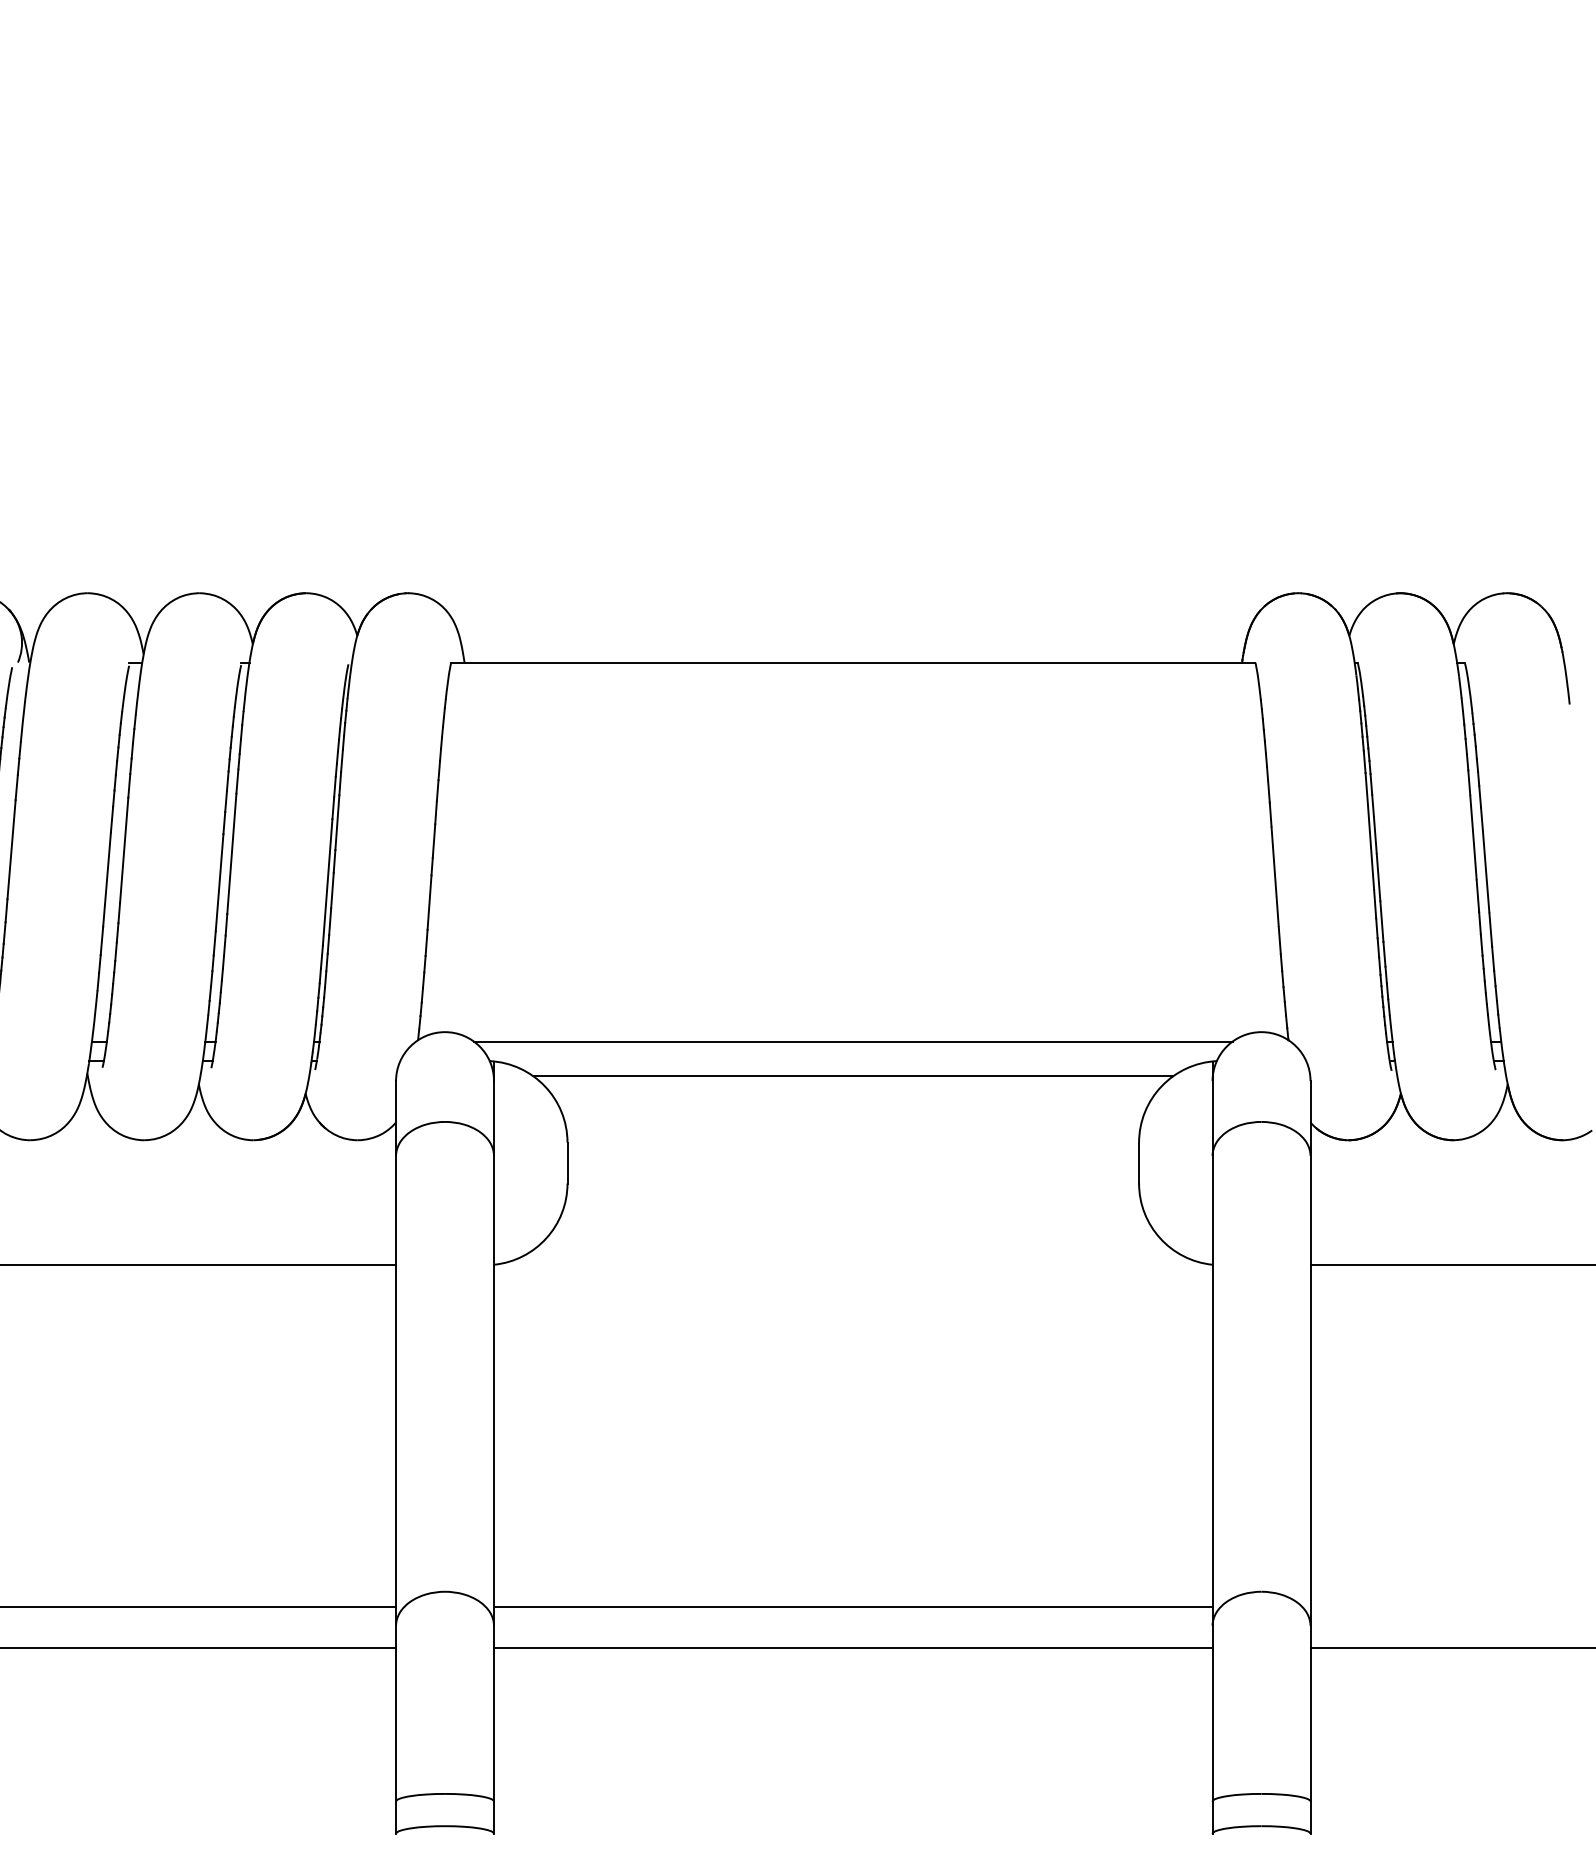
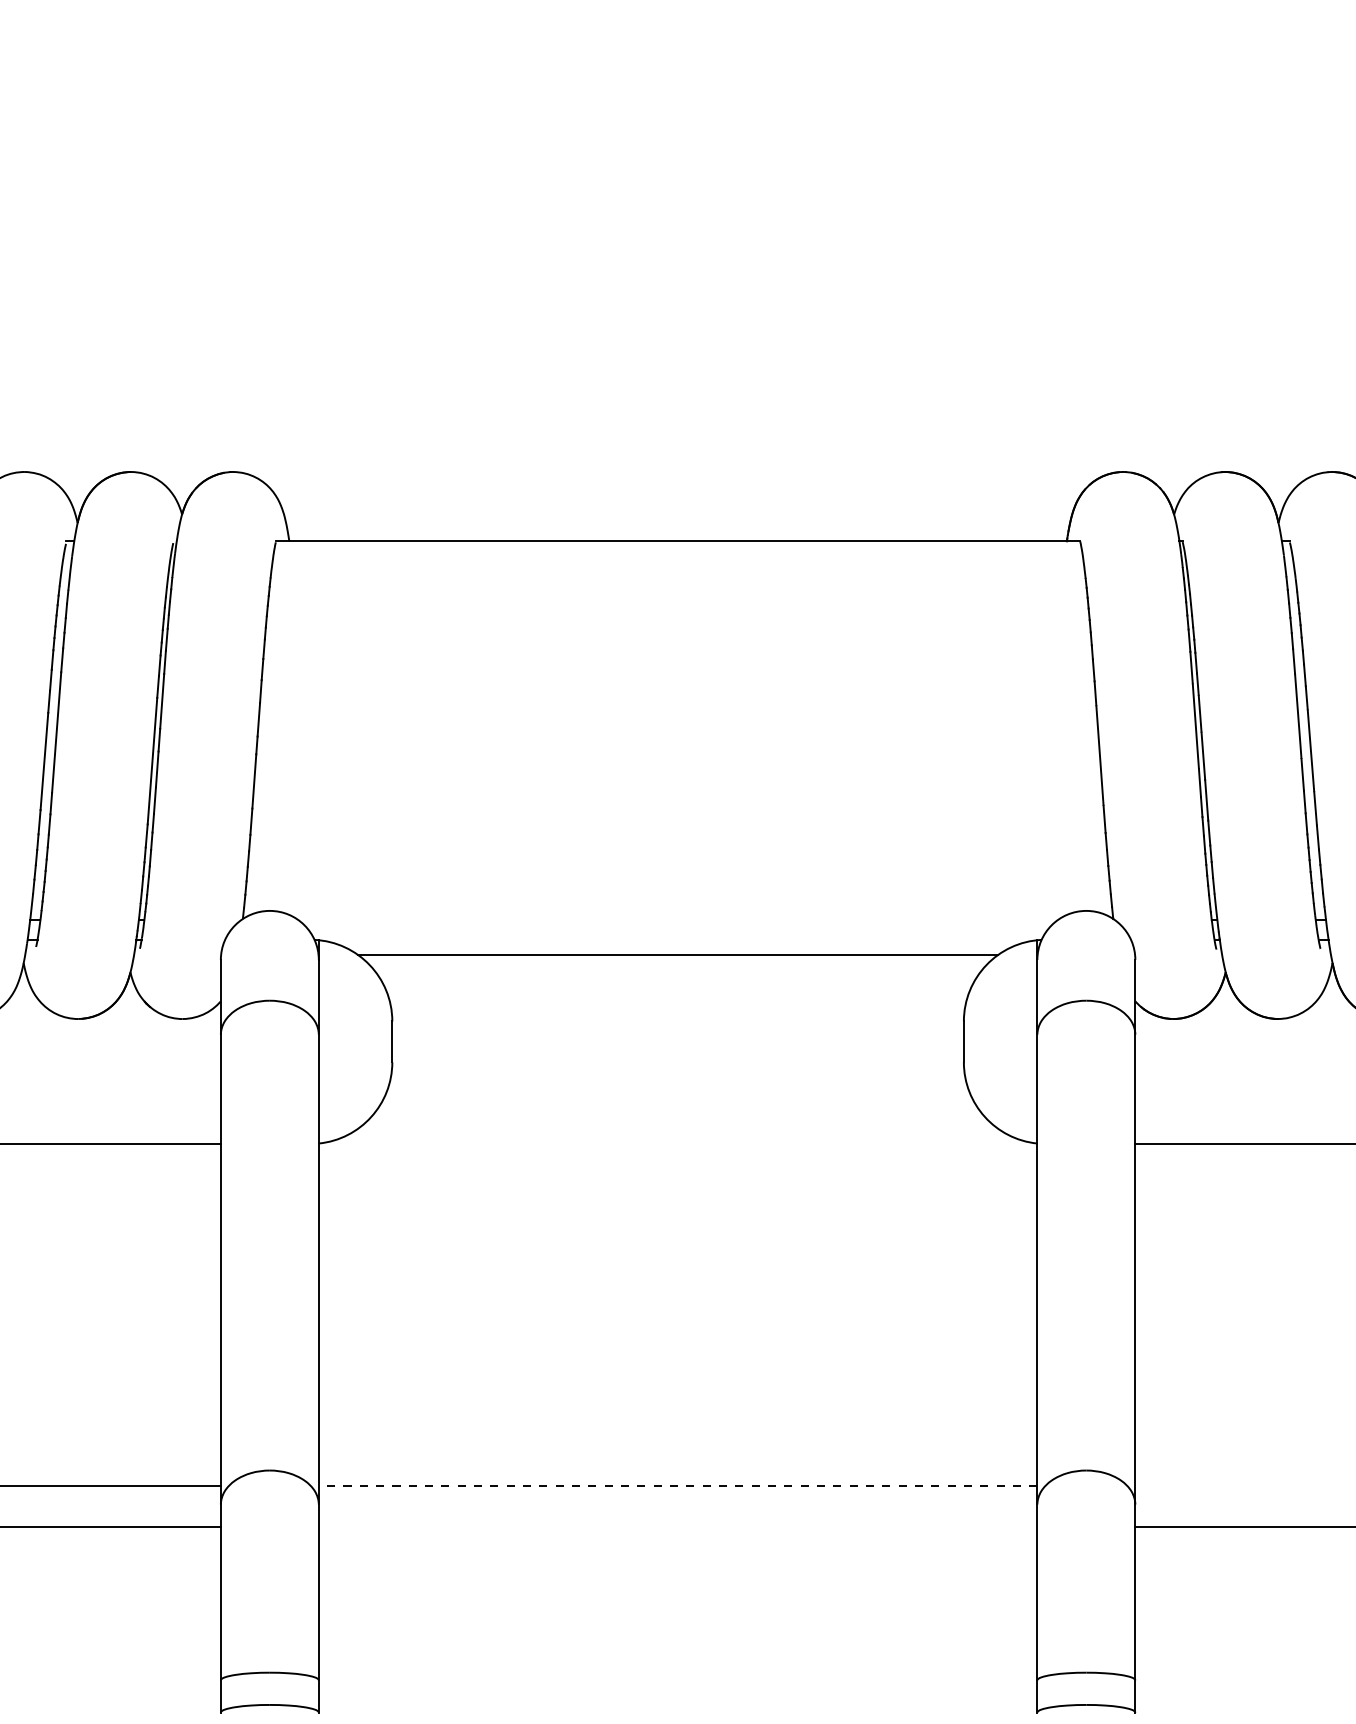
line: (852, 1041) -> (677, 920), removed
line: (852, 1607) -> (677, 1486), solid -> dashed
line: (853, 1648) -> (678, 1527), removed

